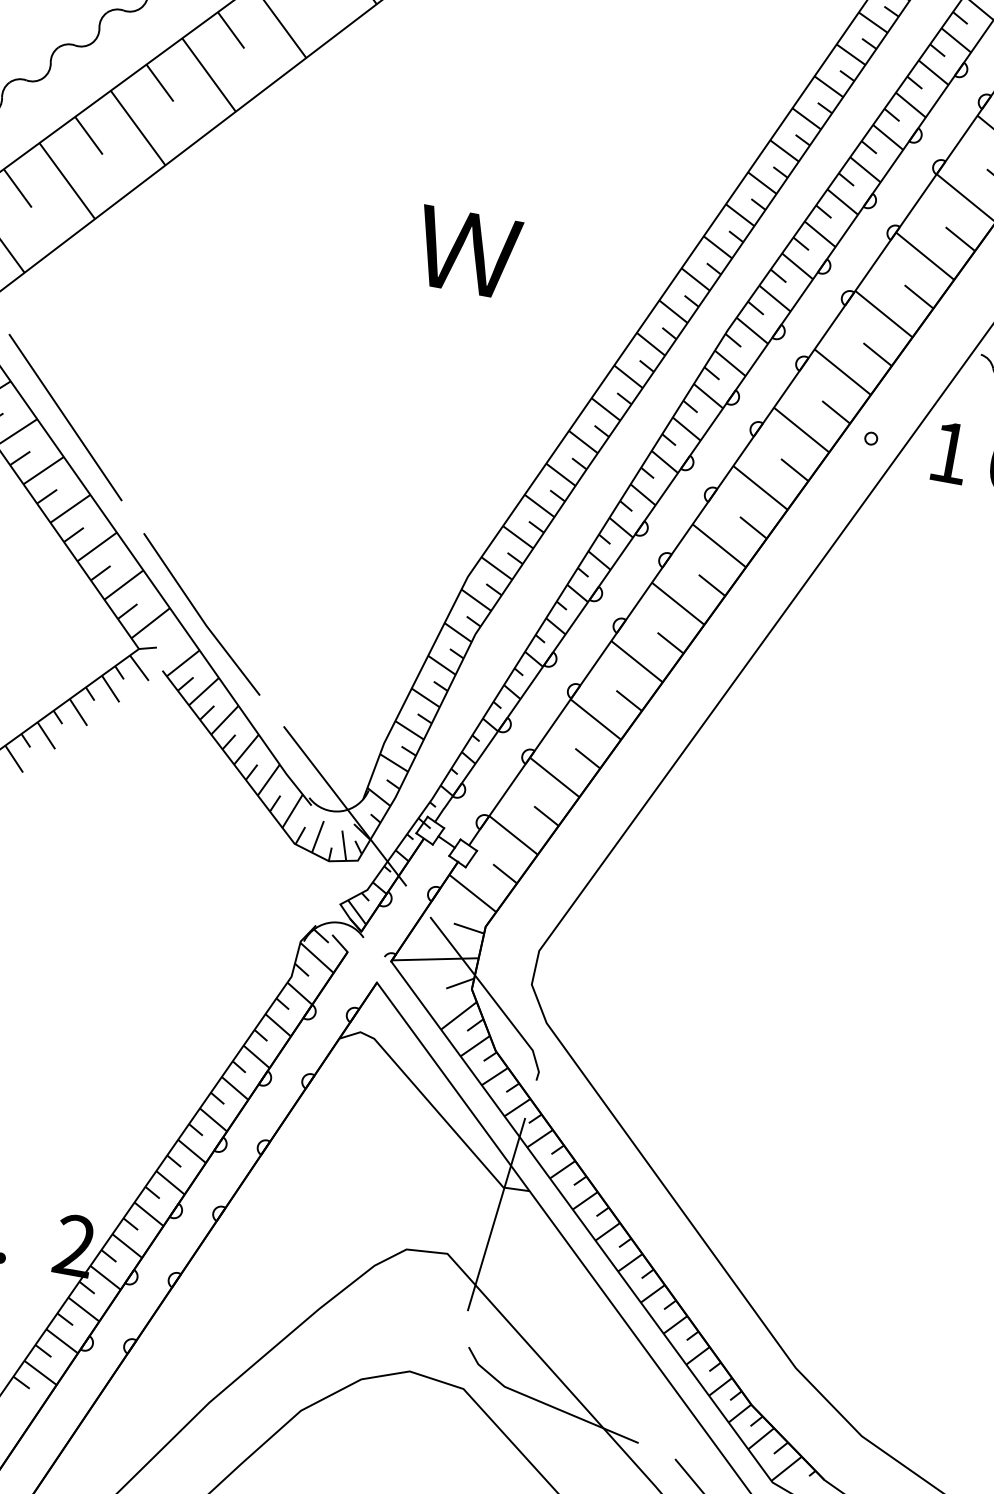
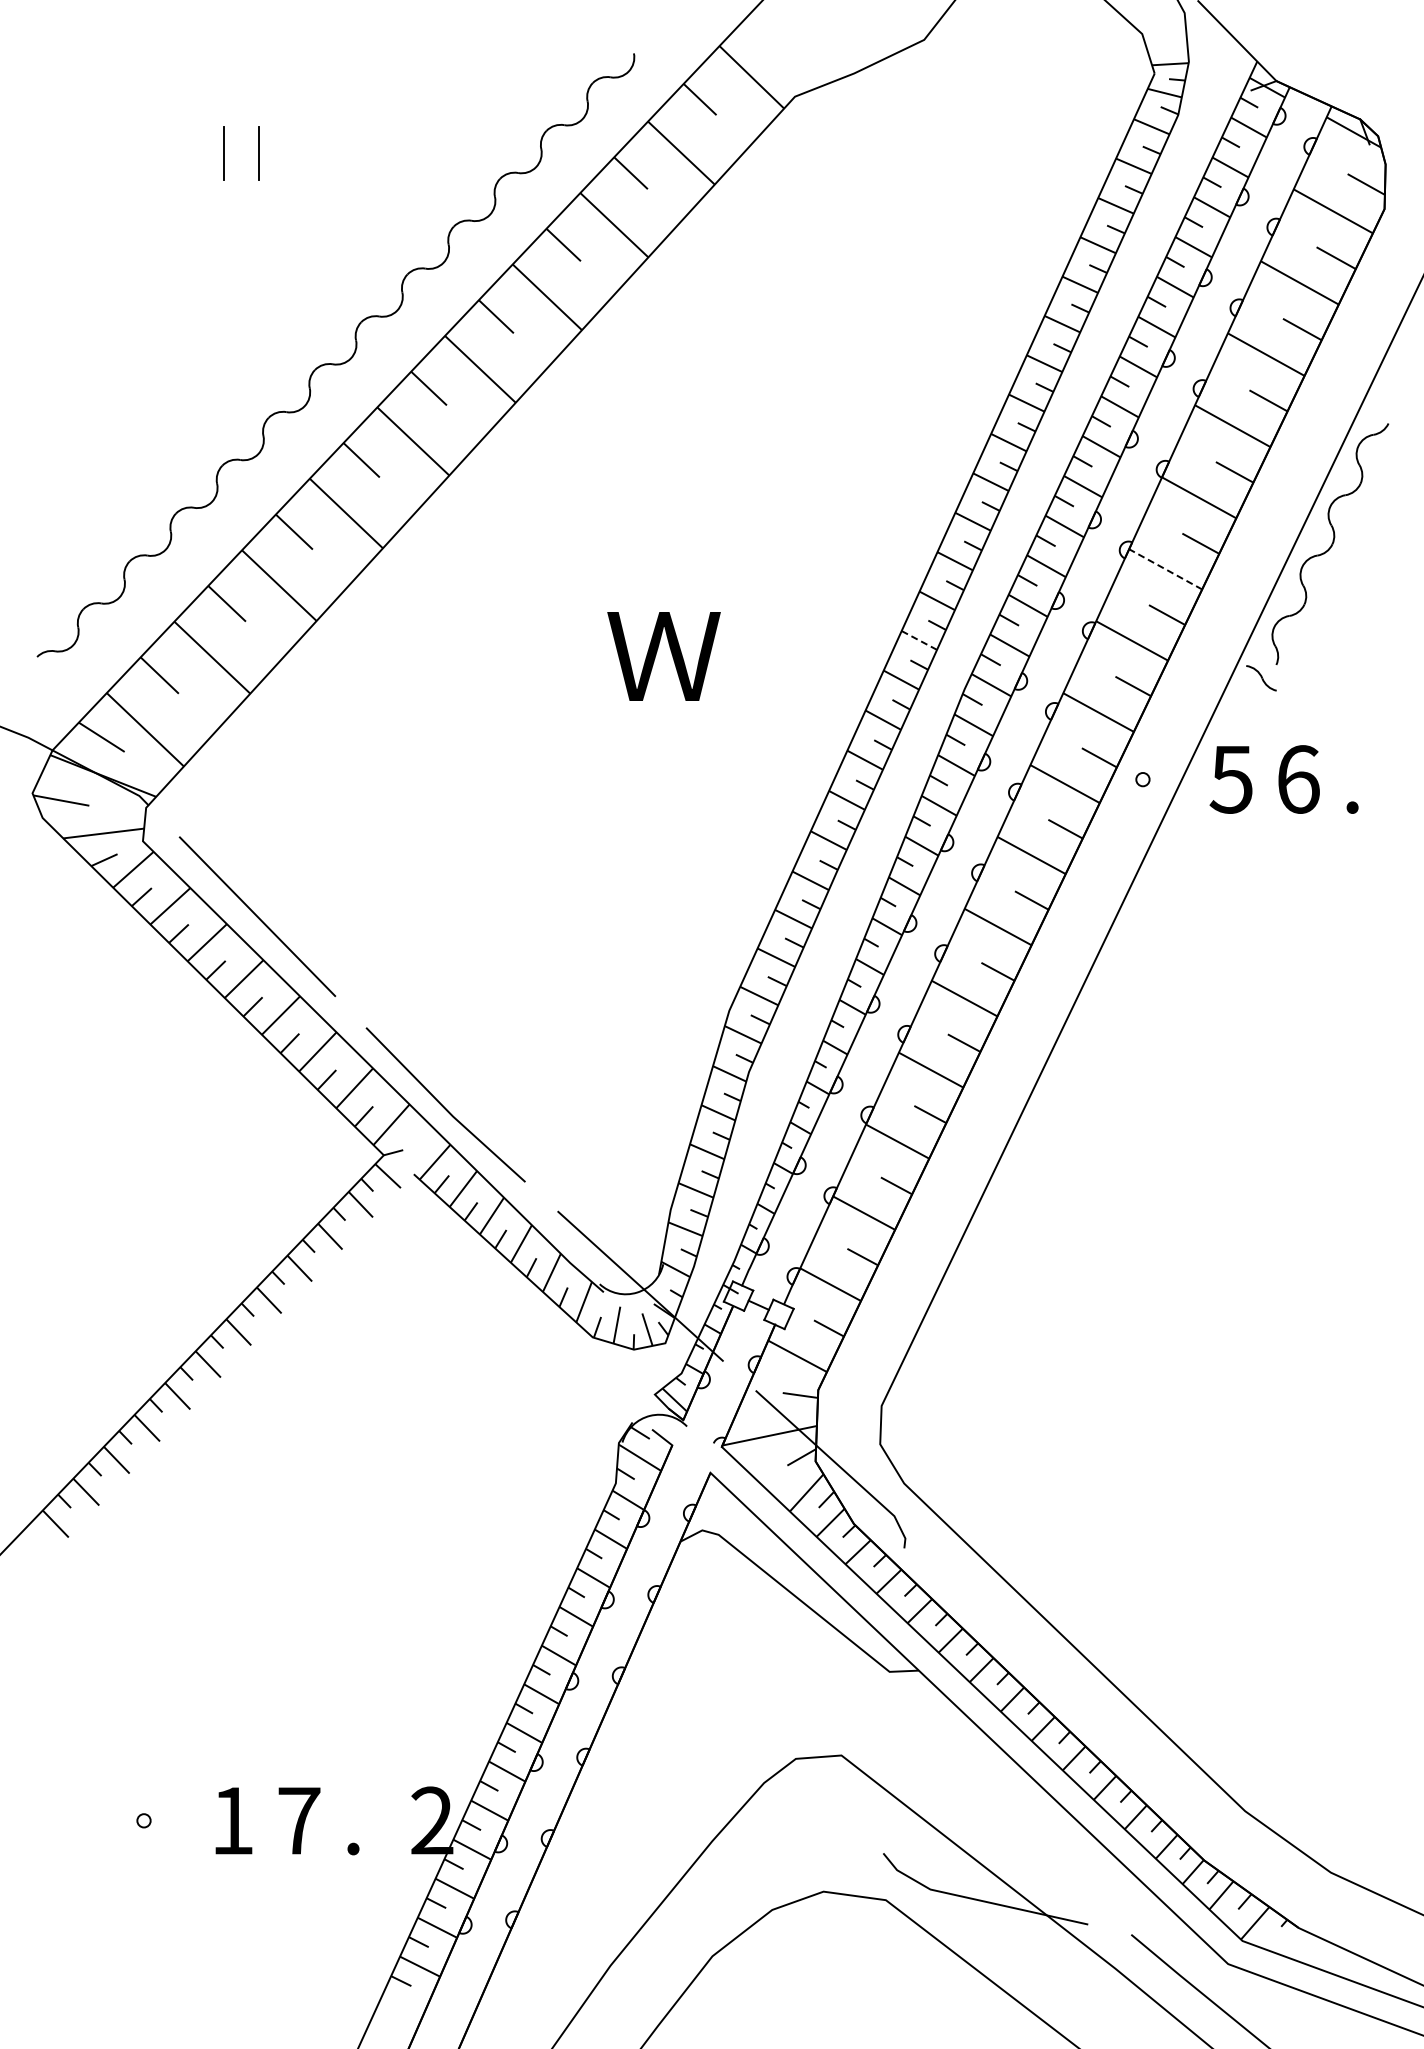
line: (924, 256) -> (1165, 569), solid -> dashed
line: (694, 279) -> (918, 640), solid -> dashed
text: (948, 452) -> (1230, 779), 1 -> 5
line: (496, 1214) -> (887, 1702), removed

